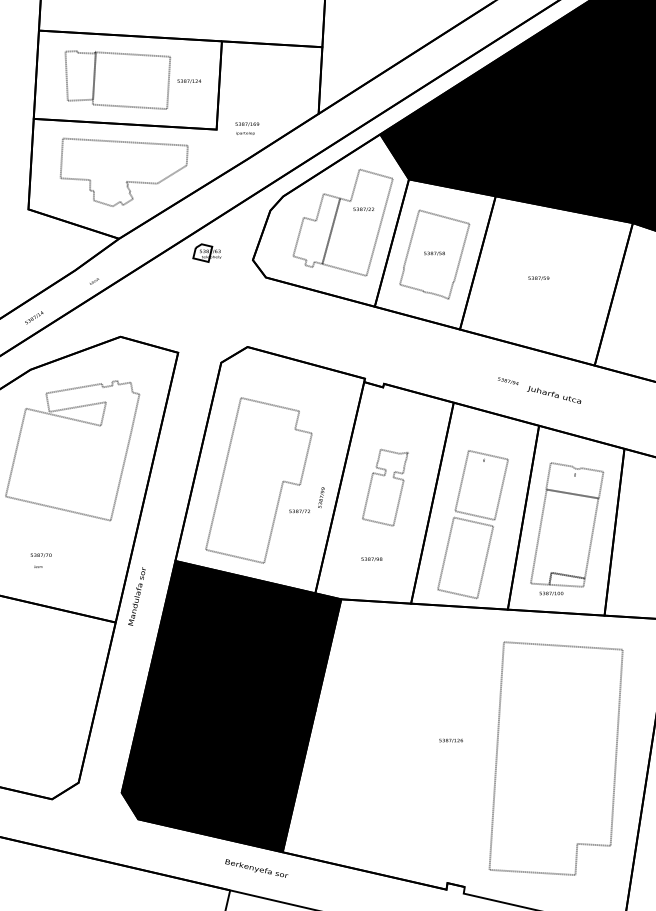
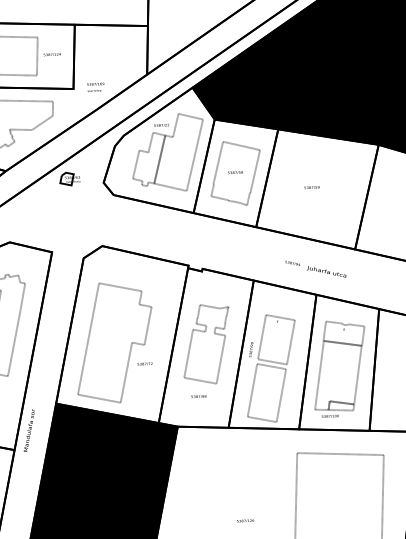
text: (363, 209) -> (161, 125), moved
part: (385, 487) -> (206, 344), size x1.43
text: (321, 497) -> (251, 349), moved
text: (450, 740) -> (245, 520), moved

